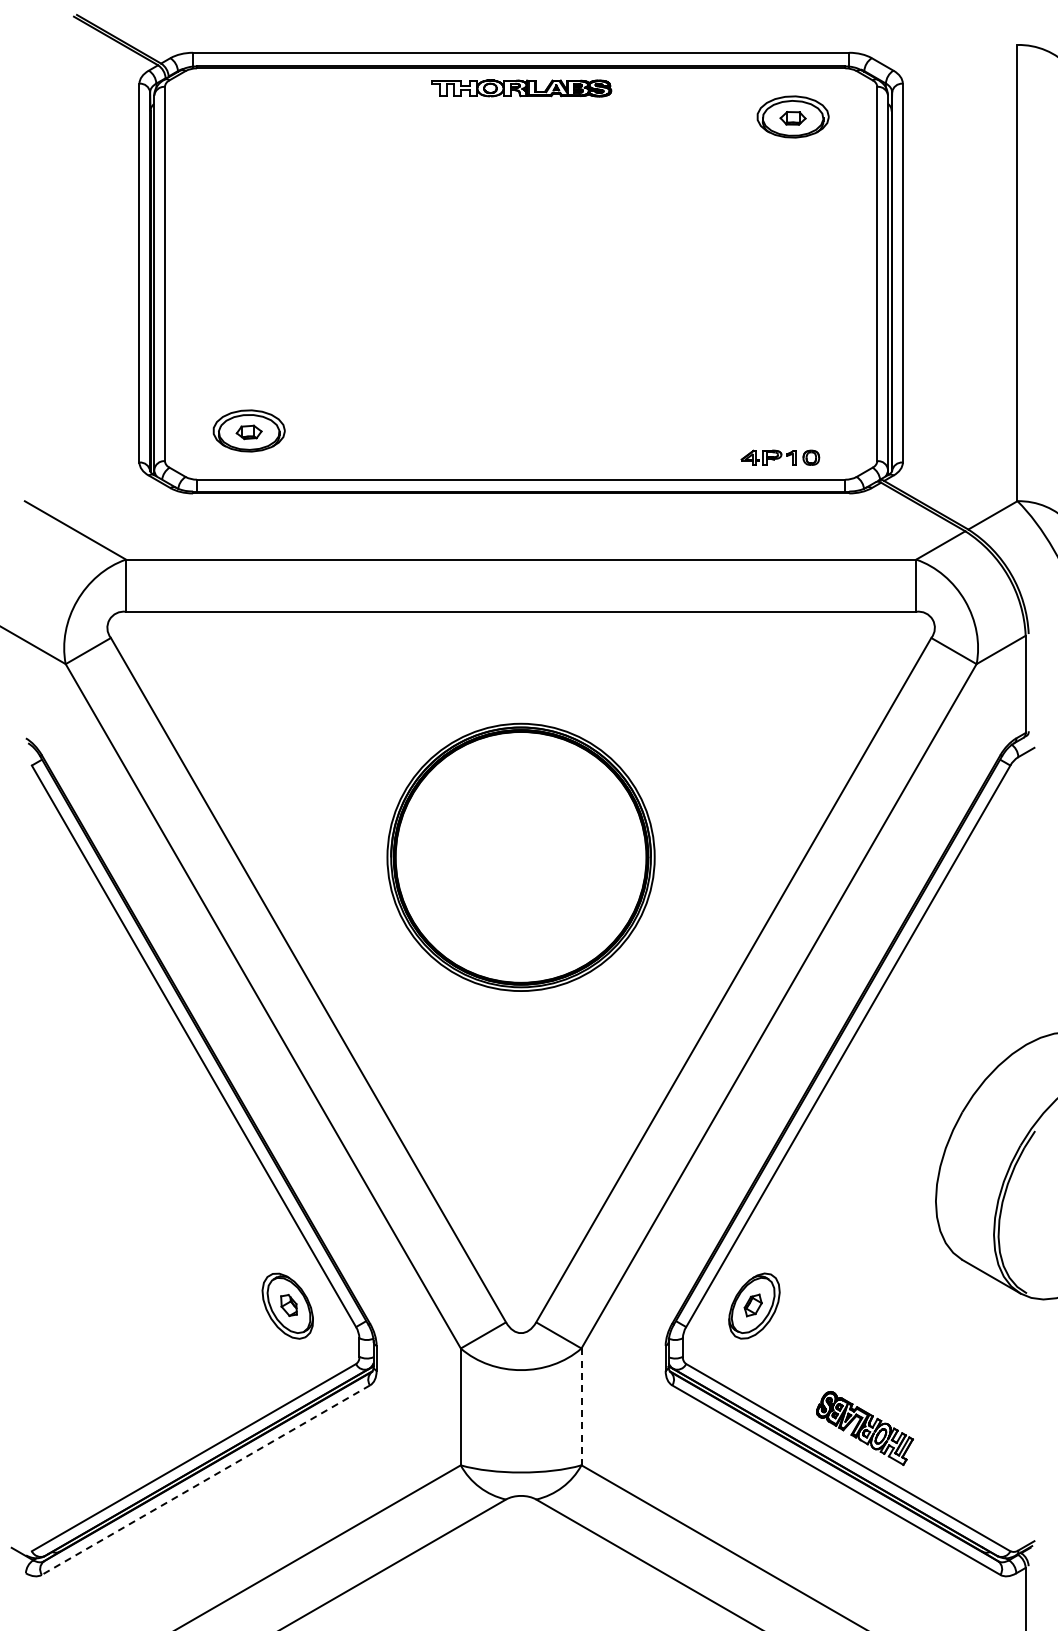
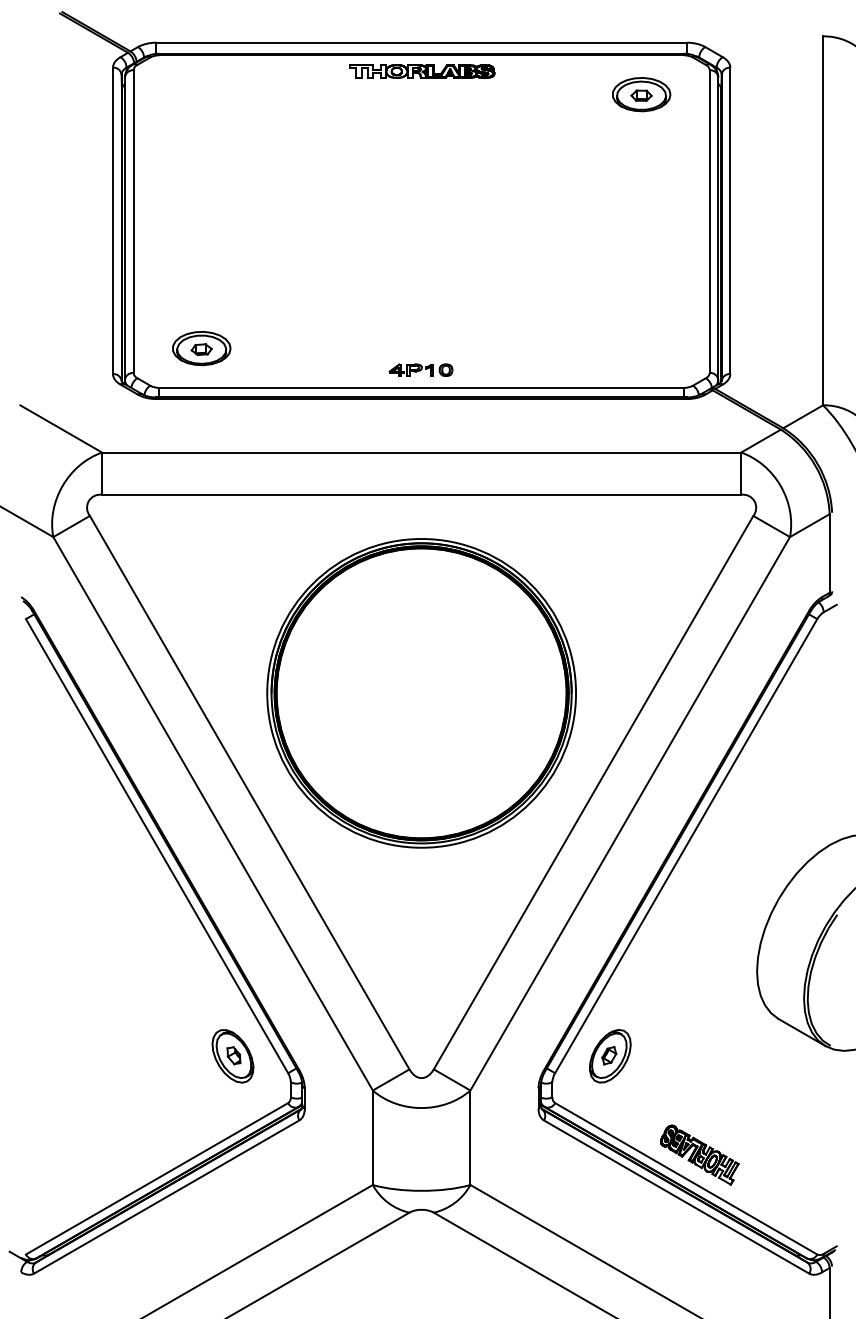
part: (780, 457) -> (421, 369), moved
part: (520, 857) -> (421, 693), size x1.43
line: (581, 1407) -> (470, 1138), dashed -> solid
line: (205, 1480) -> (166, 1197), dashed -> solid

